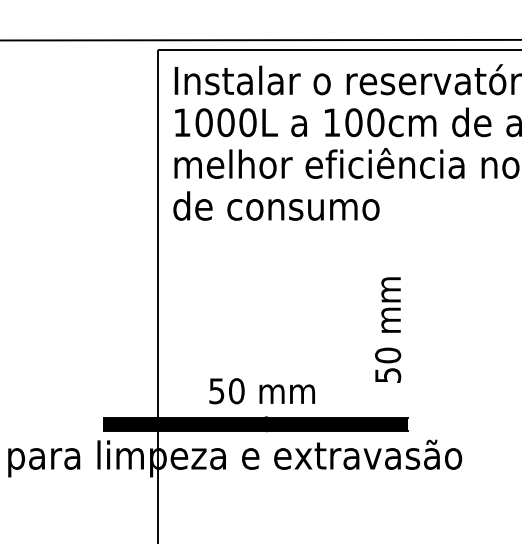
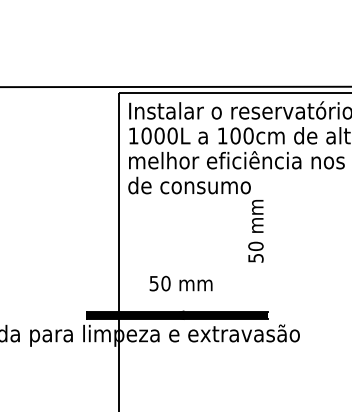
text: (387, 330) -> (255, 231), moved
text: (261, 390) -> (180, 283), moved

